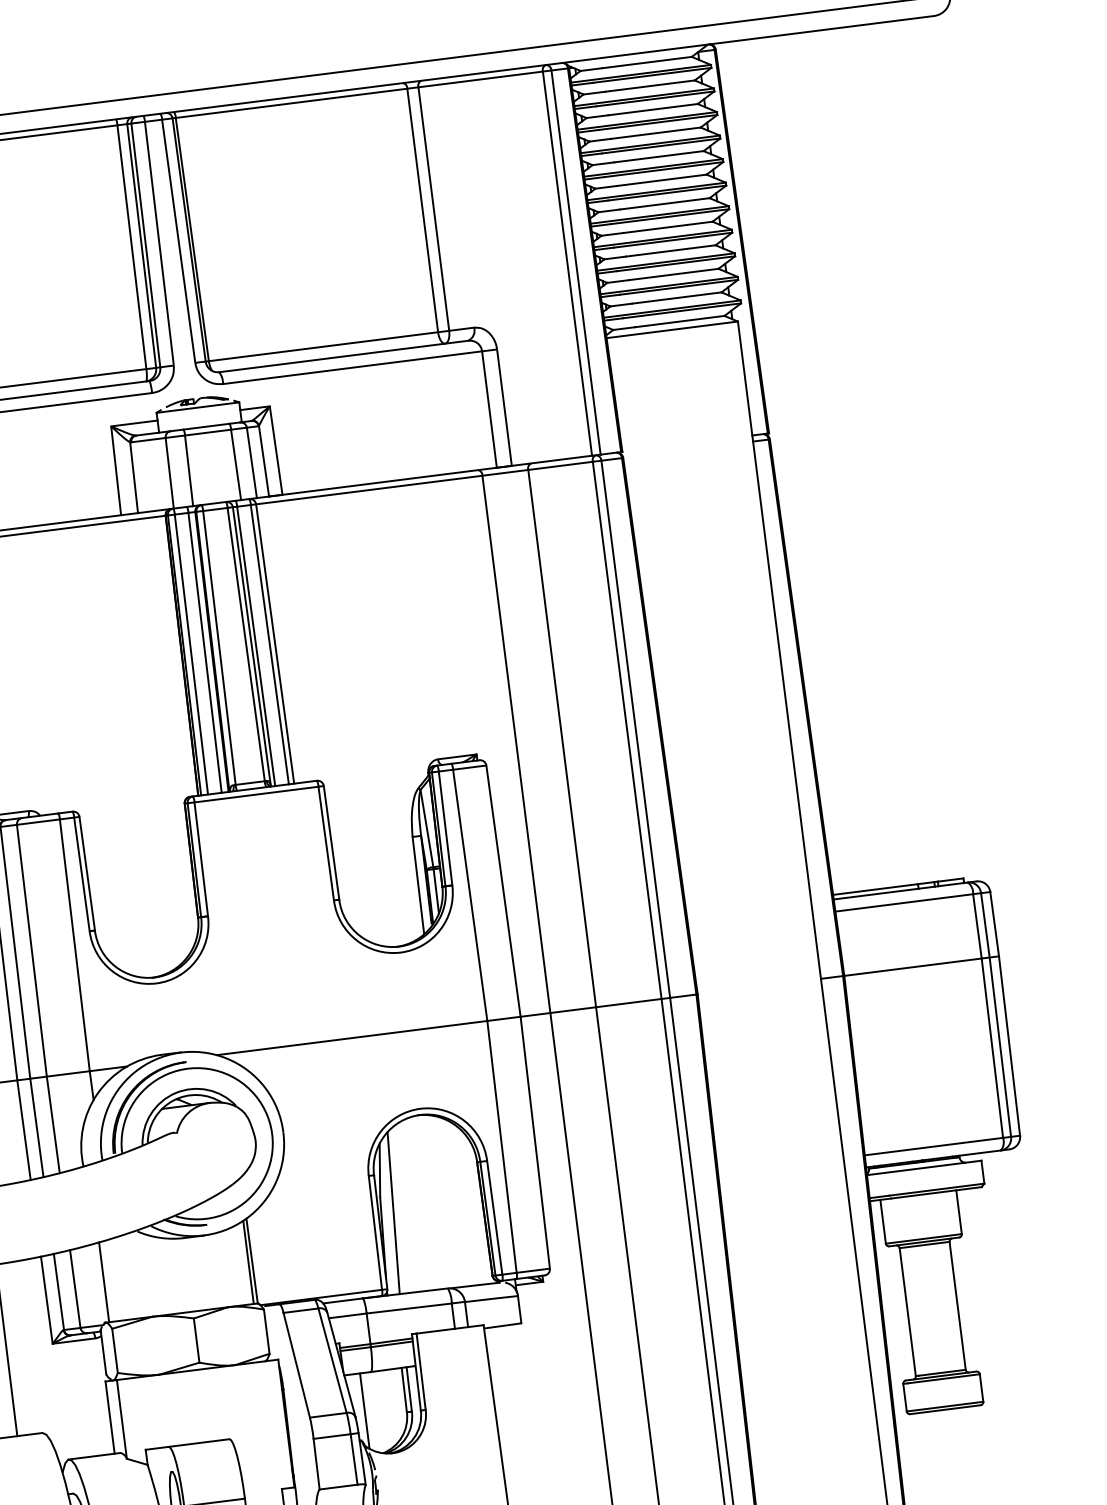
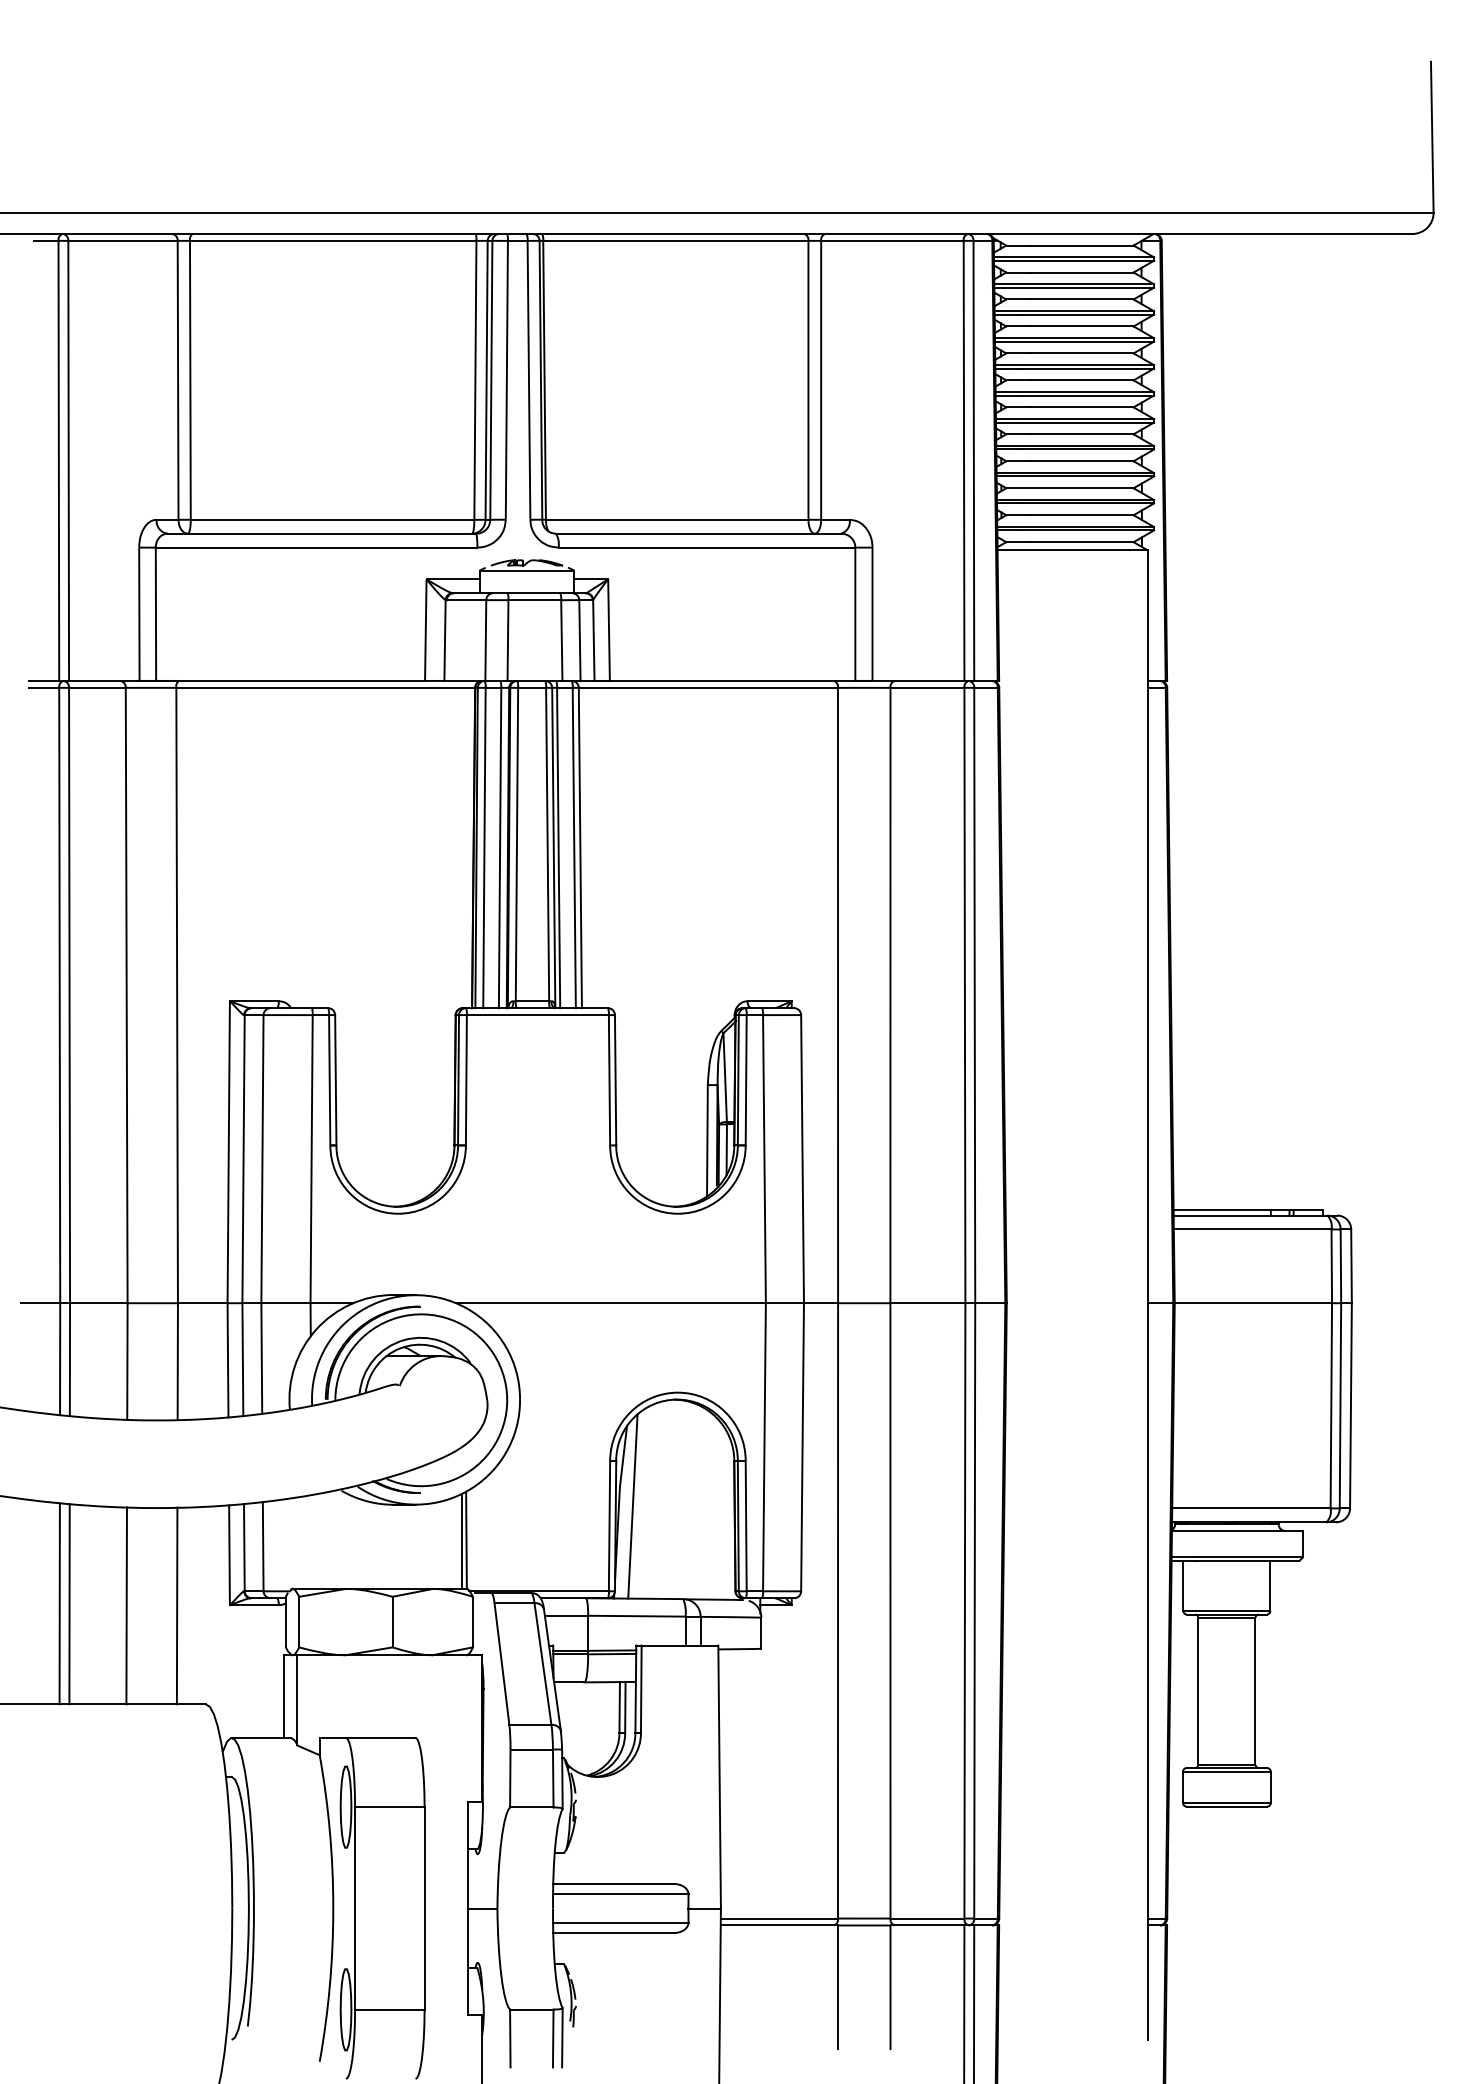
line: (103, 1281) -> (296, 1542), removed
line: (365, 1411) -> (572, 1725), removed

